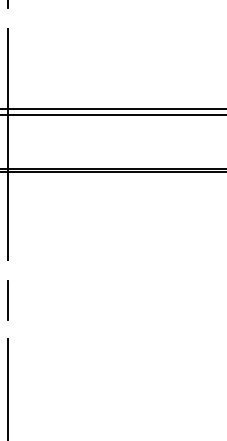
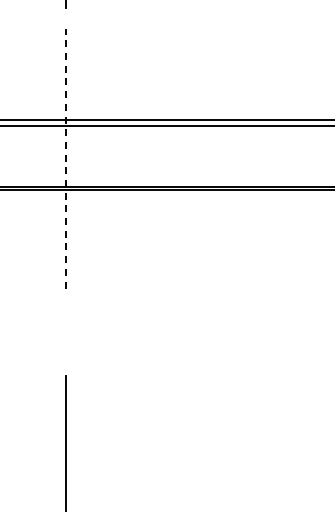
line: (8, 144) -> (66, 158), solid -> dashed
line: (8, 299) -> (66, 331), removed

